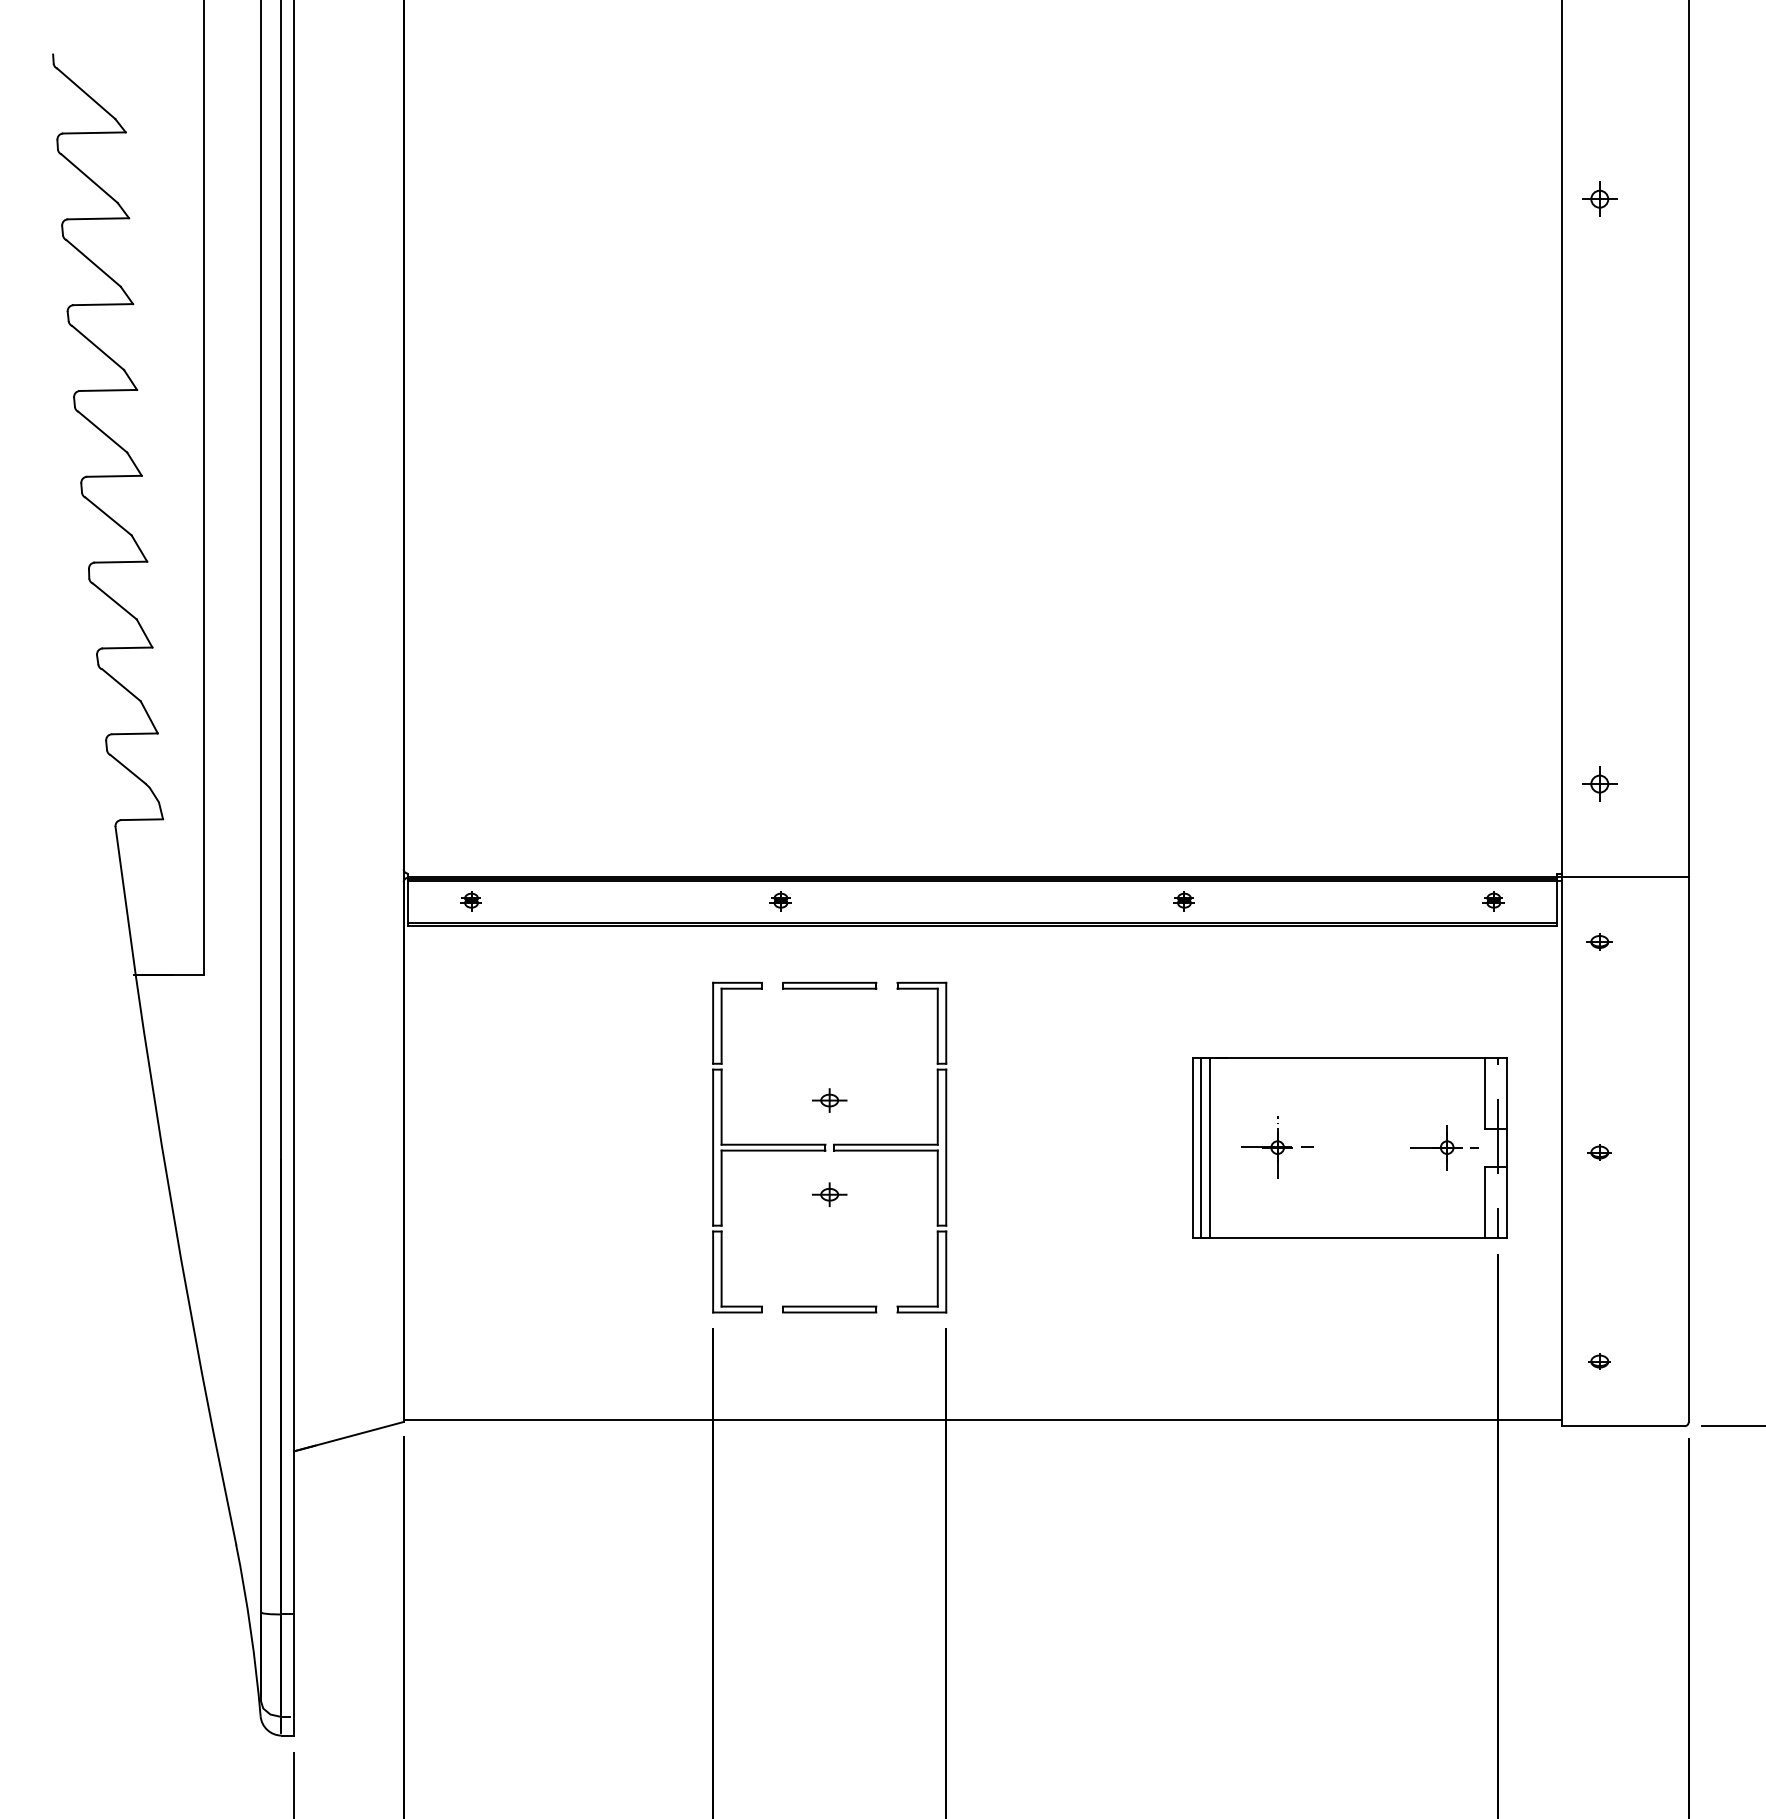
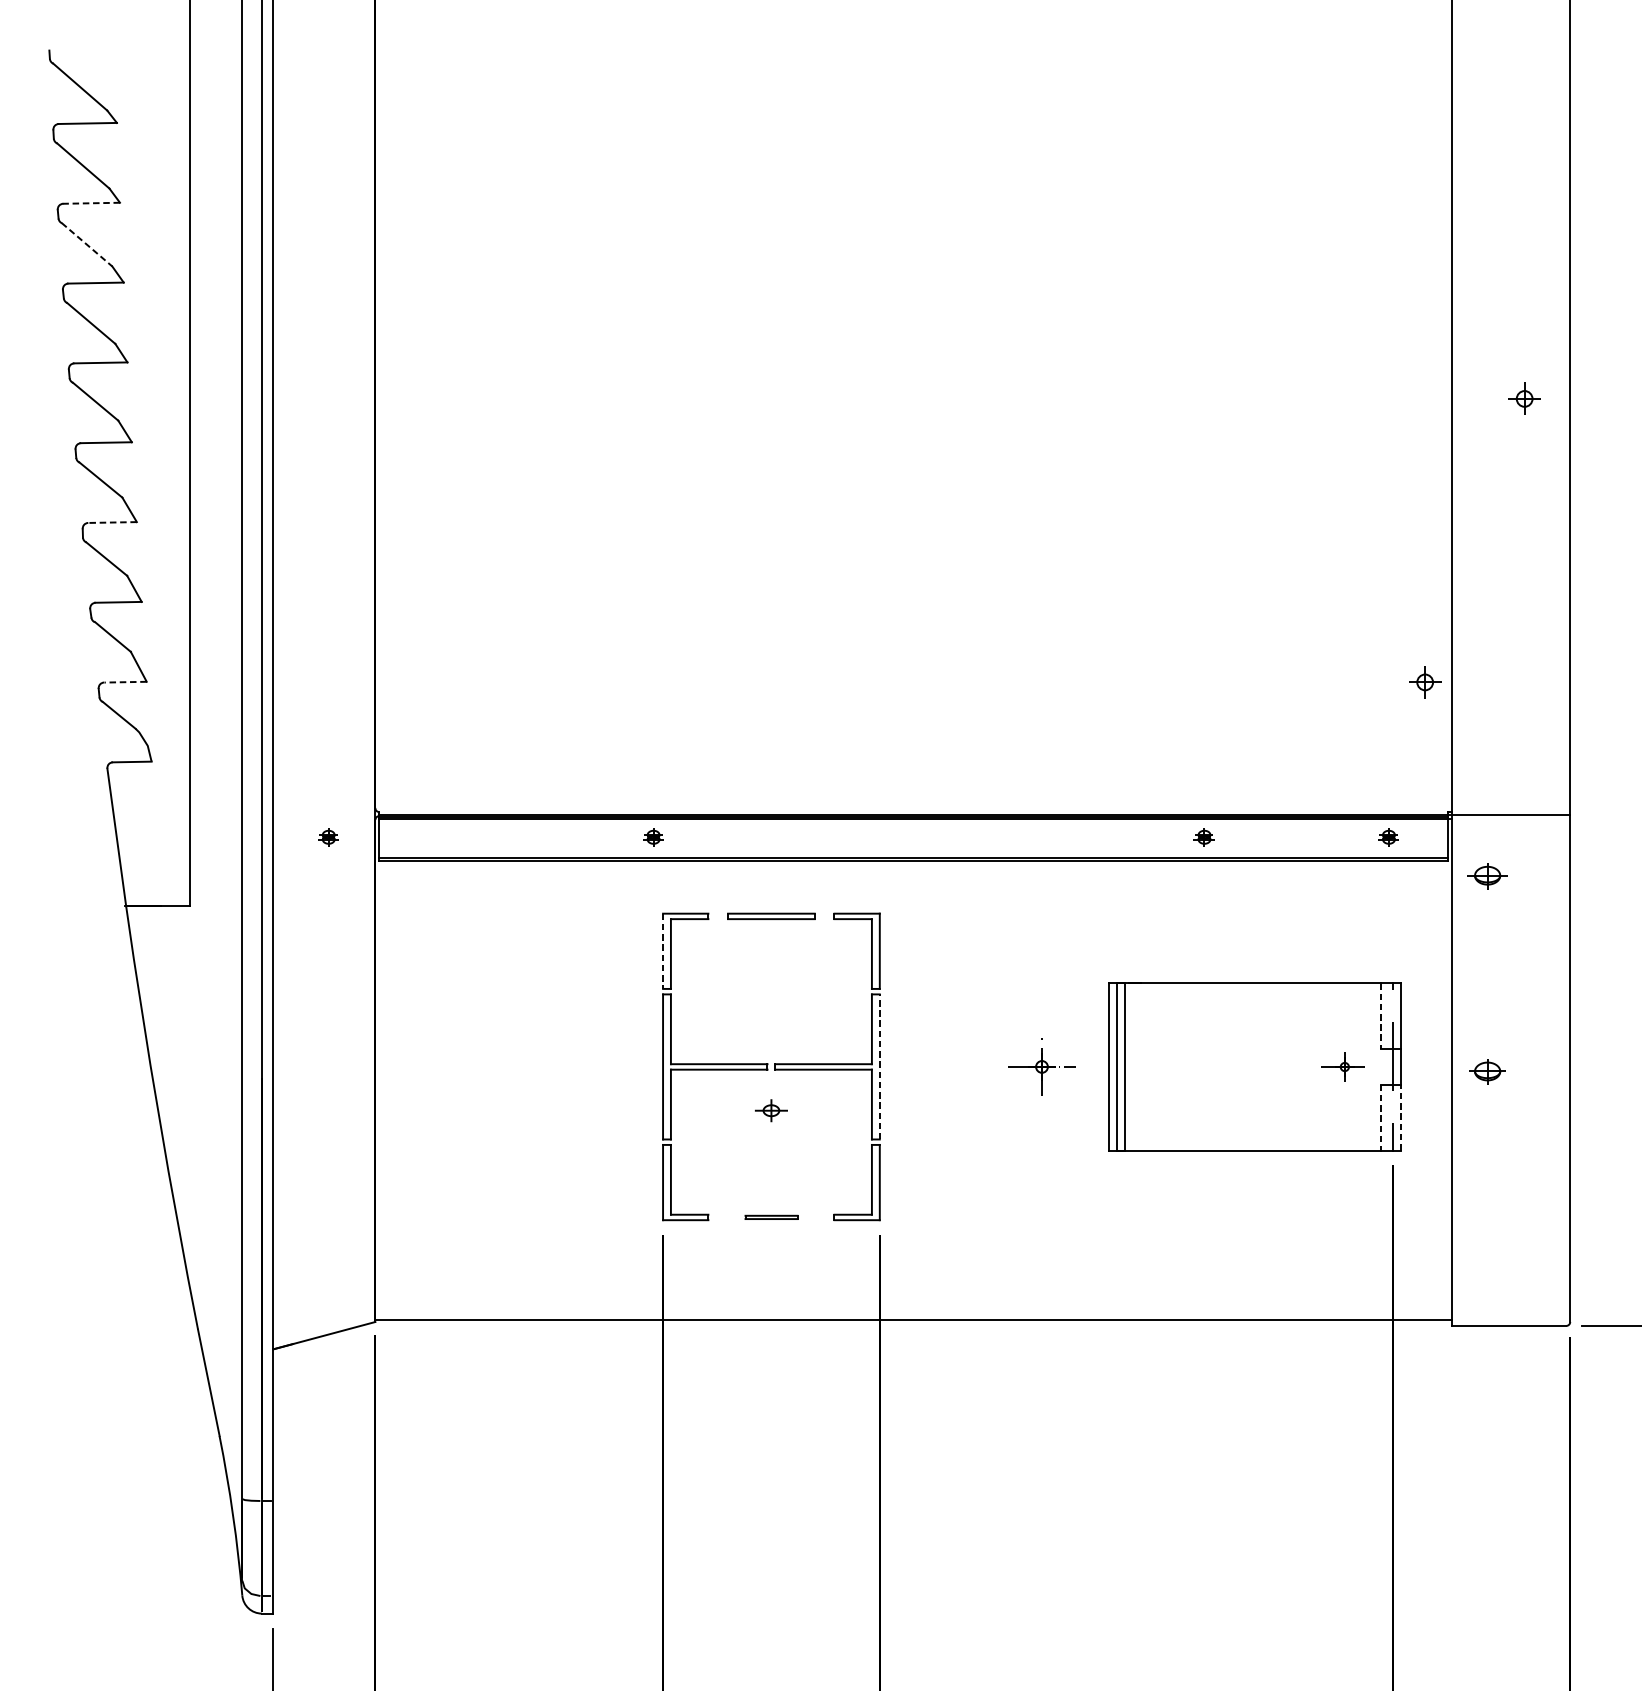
part: (1599, 198) -> (1524, 398), moved
line: (98, 218) -> (91, 203), solid -> dashed
line: (93, 263) -> (86, 244), solid -> dashed
line: (120, 562) -> (112, 522), solid -> dashed
line: (135, 733) -> (125, 681), solid -> dashed
part: (1599, 783) -> (1424, 681), moved
part: (470, 901) -> (327, 838), moved
part: (780, 901) -> (653, 838), moved
part: (1183, 901) -> (1203, 838), moved
part: (1599, 941) -> (1487, 875), size x1.6
line: (713, 1023) -> (663, 951), solid -> dashed
line: (1485, 1093) -> (1381, 1016), solid -> dashed
part: (829, 1100) -> (771, 1023), removed
line: (946, 1147) -> (880, 1066), solid -> dashed
part: (1277, 1147) -> (1041, 1066), moved
part: (1444, 1147) -> (1343, 1066), size x0.7
part: (1599, 1152) -> (1487, 1071), size x1.6
line: (1506, 1201) -> (1400, 1117), solid -> dashed
line: (1485, 1202) -> (1381, 1117), solid -> dashed
part: (829, 1309) -> (771, 1217), size x0.6
part: (1599, 1361) -> (1487, 1265), removed

